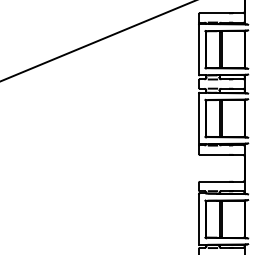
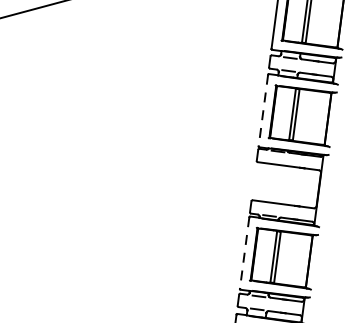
line: (199, 118) -> (264, 110), solid -> dashed
line: (199, 219) -> (245, 253), solid -> dashed

